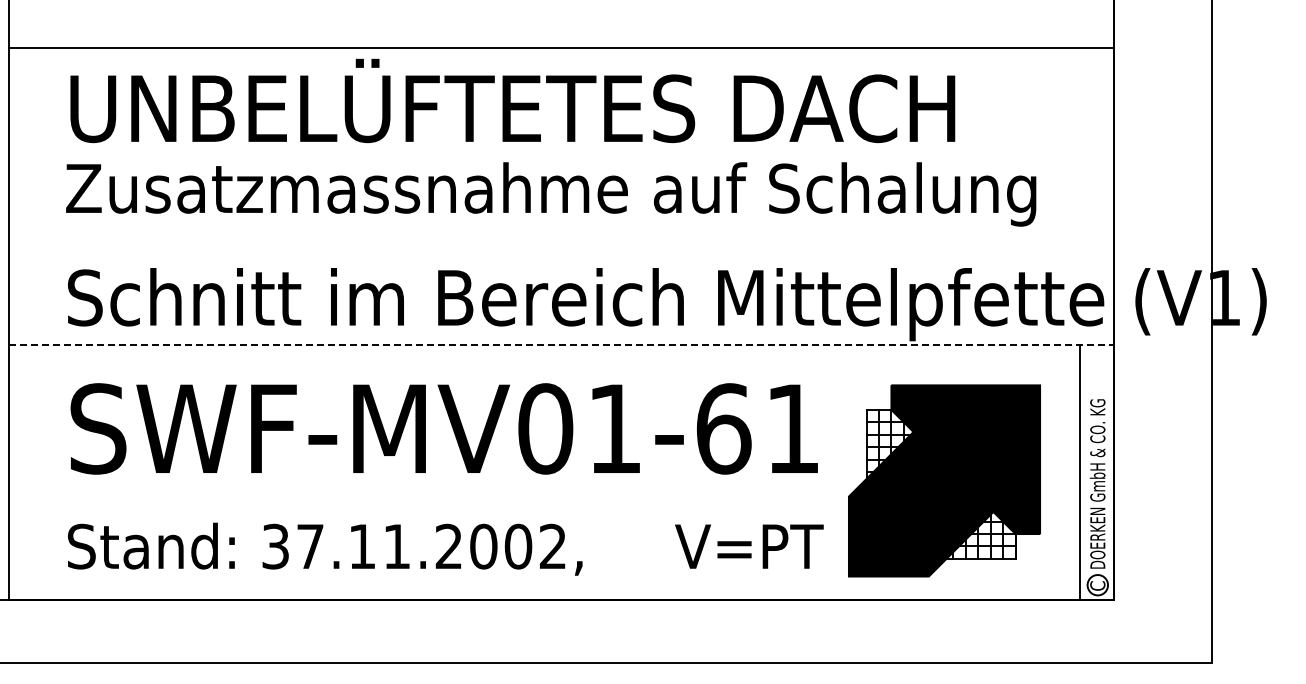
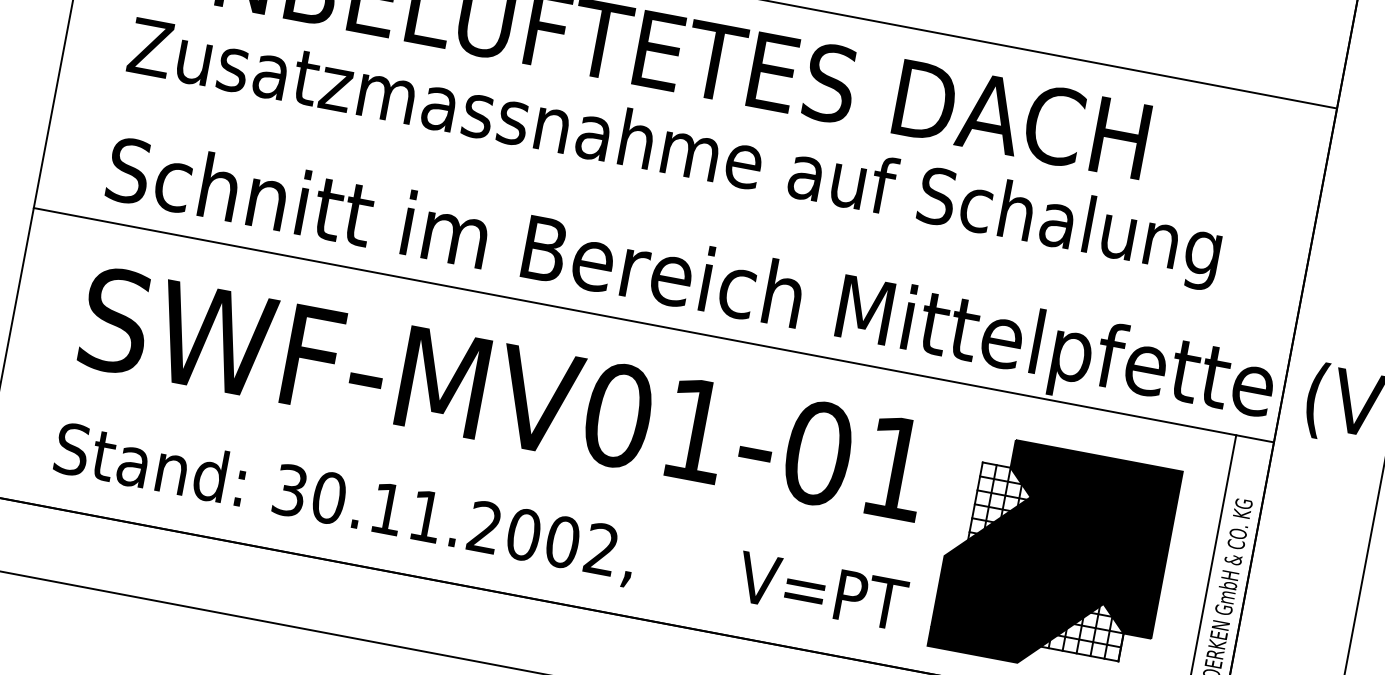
line: (562, 345) -> (654, 325), dashed -> solid
text: (723, 428) -> (818, 452), SWF-MV01-61 -> SWF-MV01-01
text: (310, 546) -> (329, 497), 37.11.2002, -> 30.11.2002,

